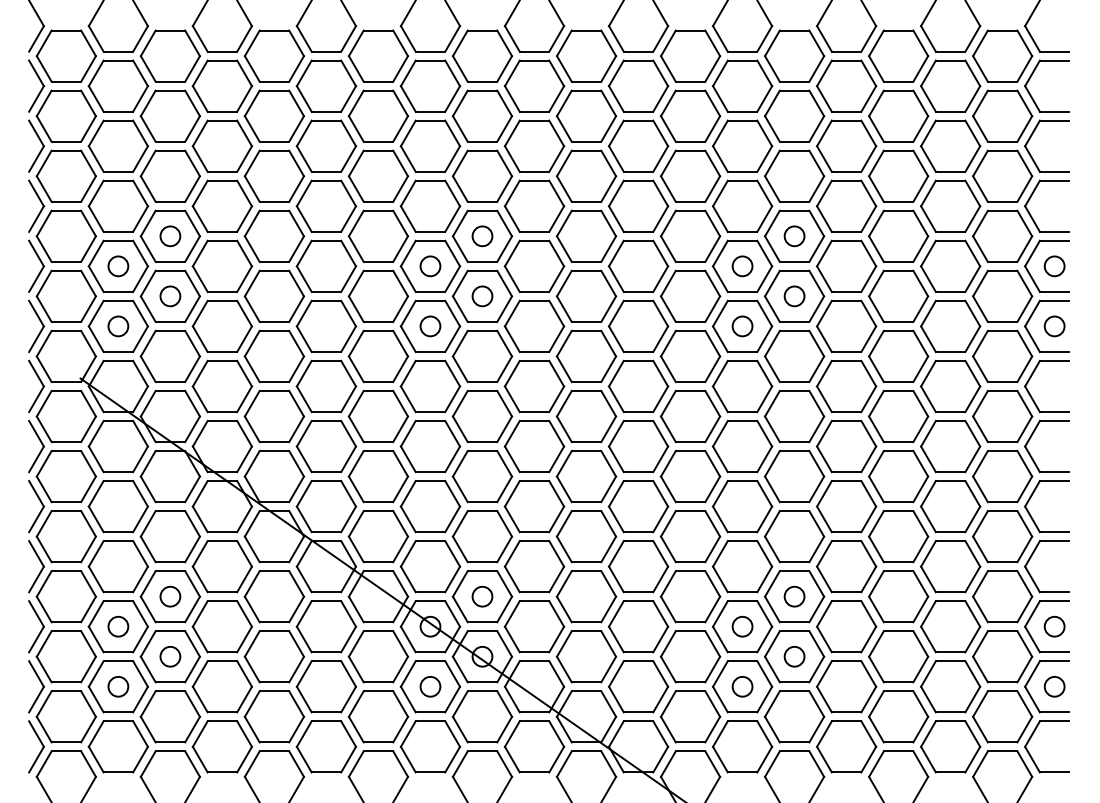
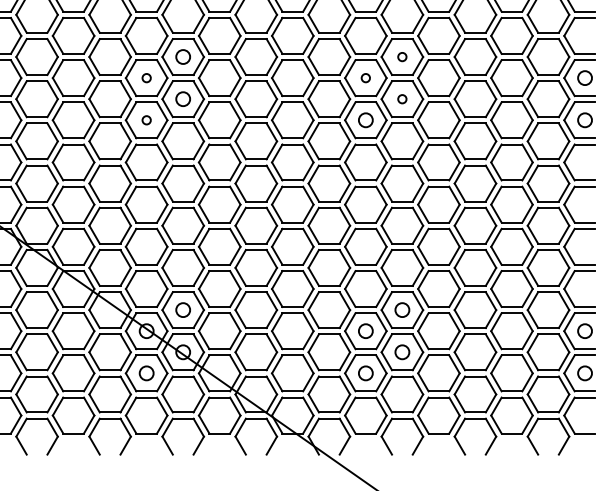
circle: (794, 236) -> (402, 57), size x0.6
circle: (430, 266) -> (146, 78), size x0.6
circle: (742, 266) -> (365, 78), size x0.6
circle: (794, 296) -> (402, 99), size x0.6
circle: (430, 326) -> (146, 120), size x0.6

